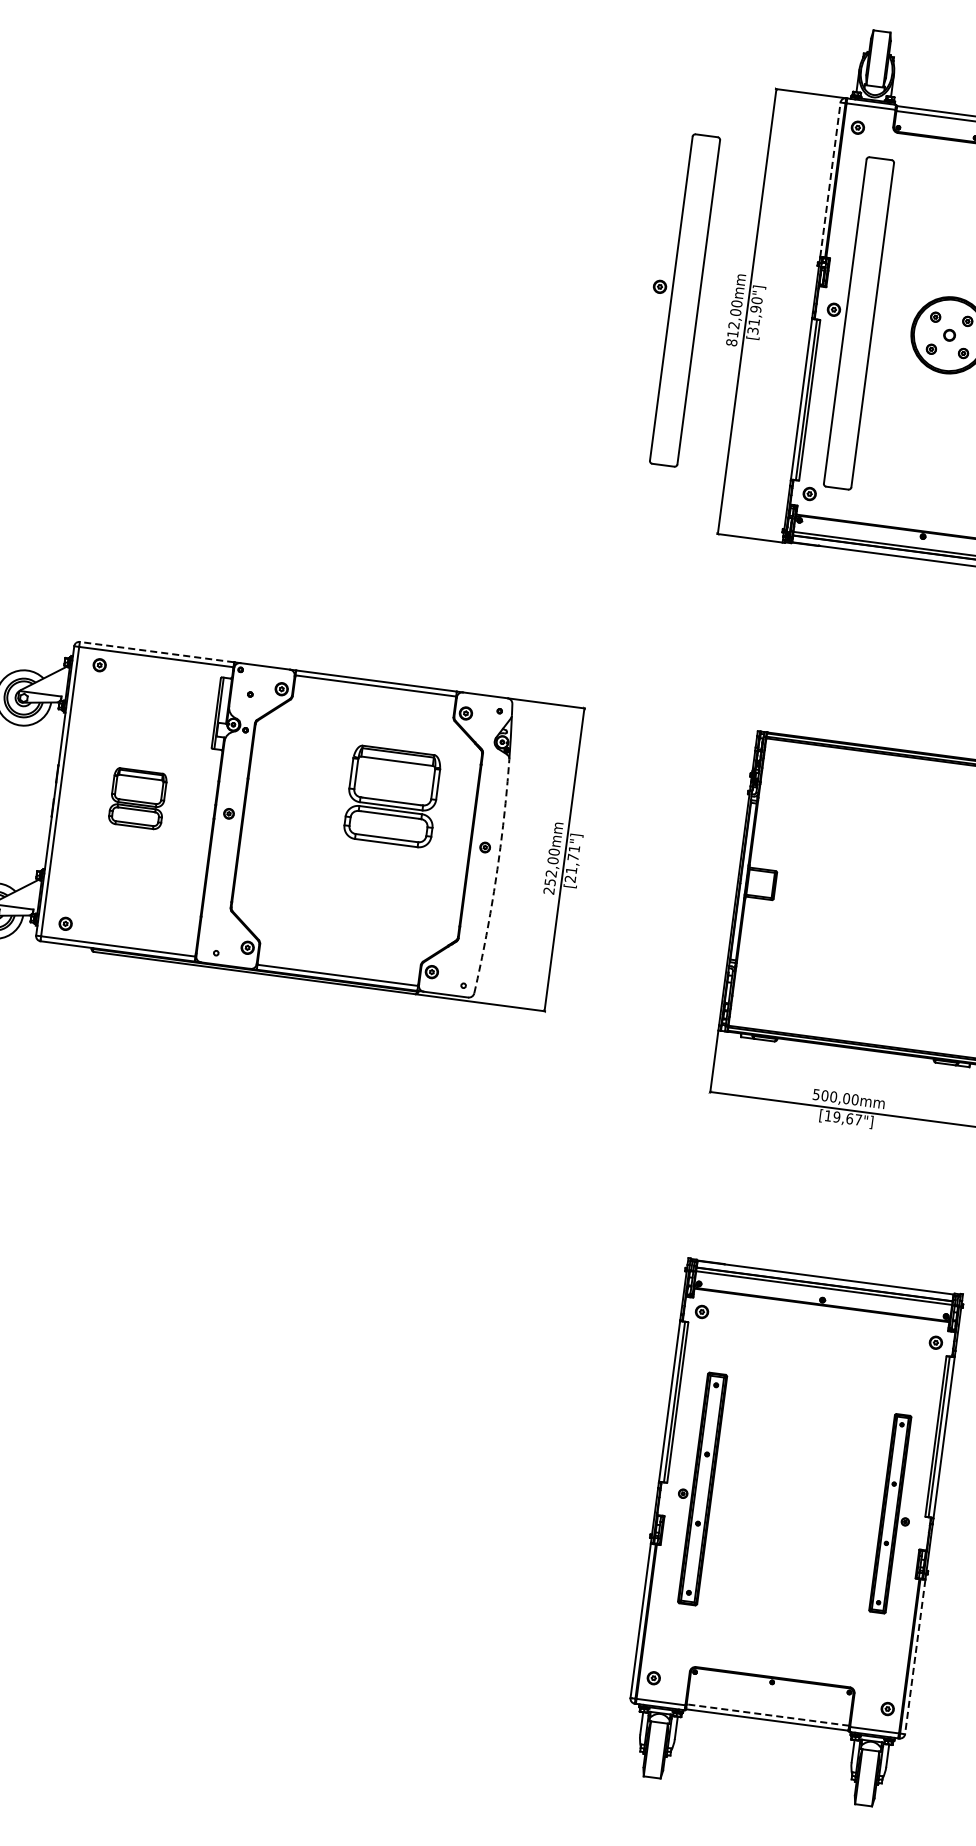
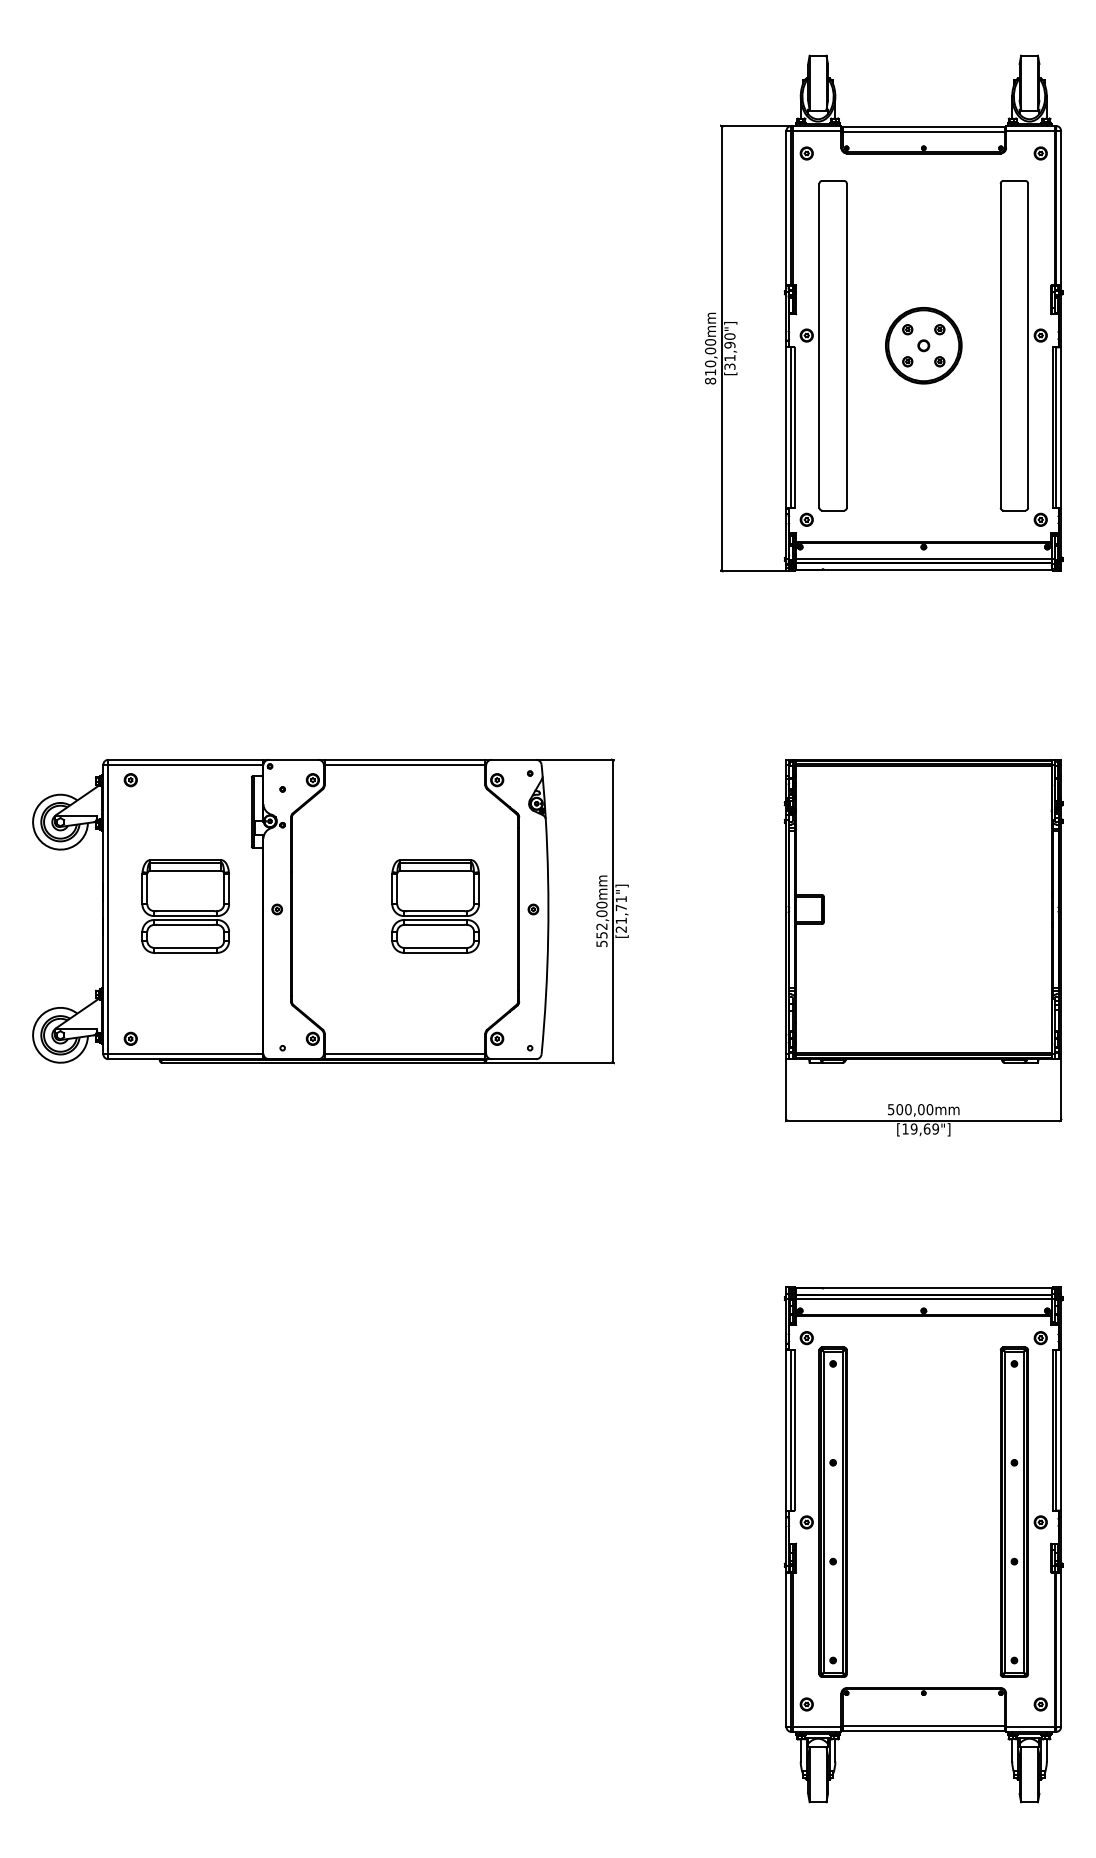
line: (830, 179) -> (786, 207), dashed -> solid
part: (675, 299) -> (649, 345), removed
text: (734, 325) -> (710, 363), 812,00mm -> 810,00mm
line: (156, 651) -> (184, 759), dashed -> solid
part: (392, 796) -> (435, 906), moved
part: (137, 798) -> (185, 906), size x1.67
arc: (496, 877) -> (548, 937), dashed -> solid
text: (548, 890) -> (601, 943), 252,00mm -> 552,00mm
text: (858, 1119) -> (935, 1128), [19,67"] -> [19,69"]
part: (695, 1487) -> (823, 1511), size x1.43
part: (895, 1513) -> (1023, 1511), size x1.67
line: (915, 1657) -> (1061, 1650), dashed -> solid
line: (767, 1714) -> (923, 1725), dashed -> solid

